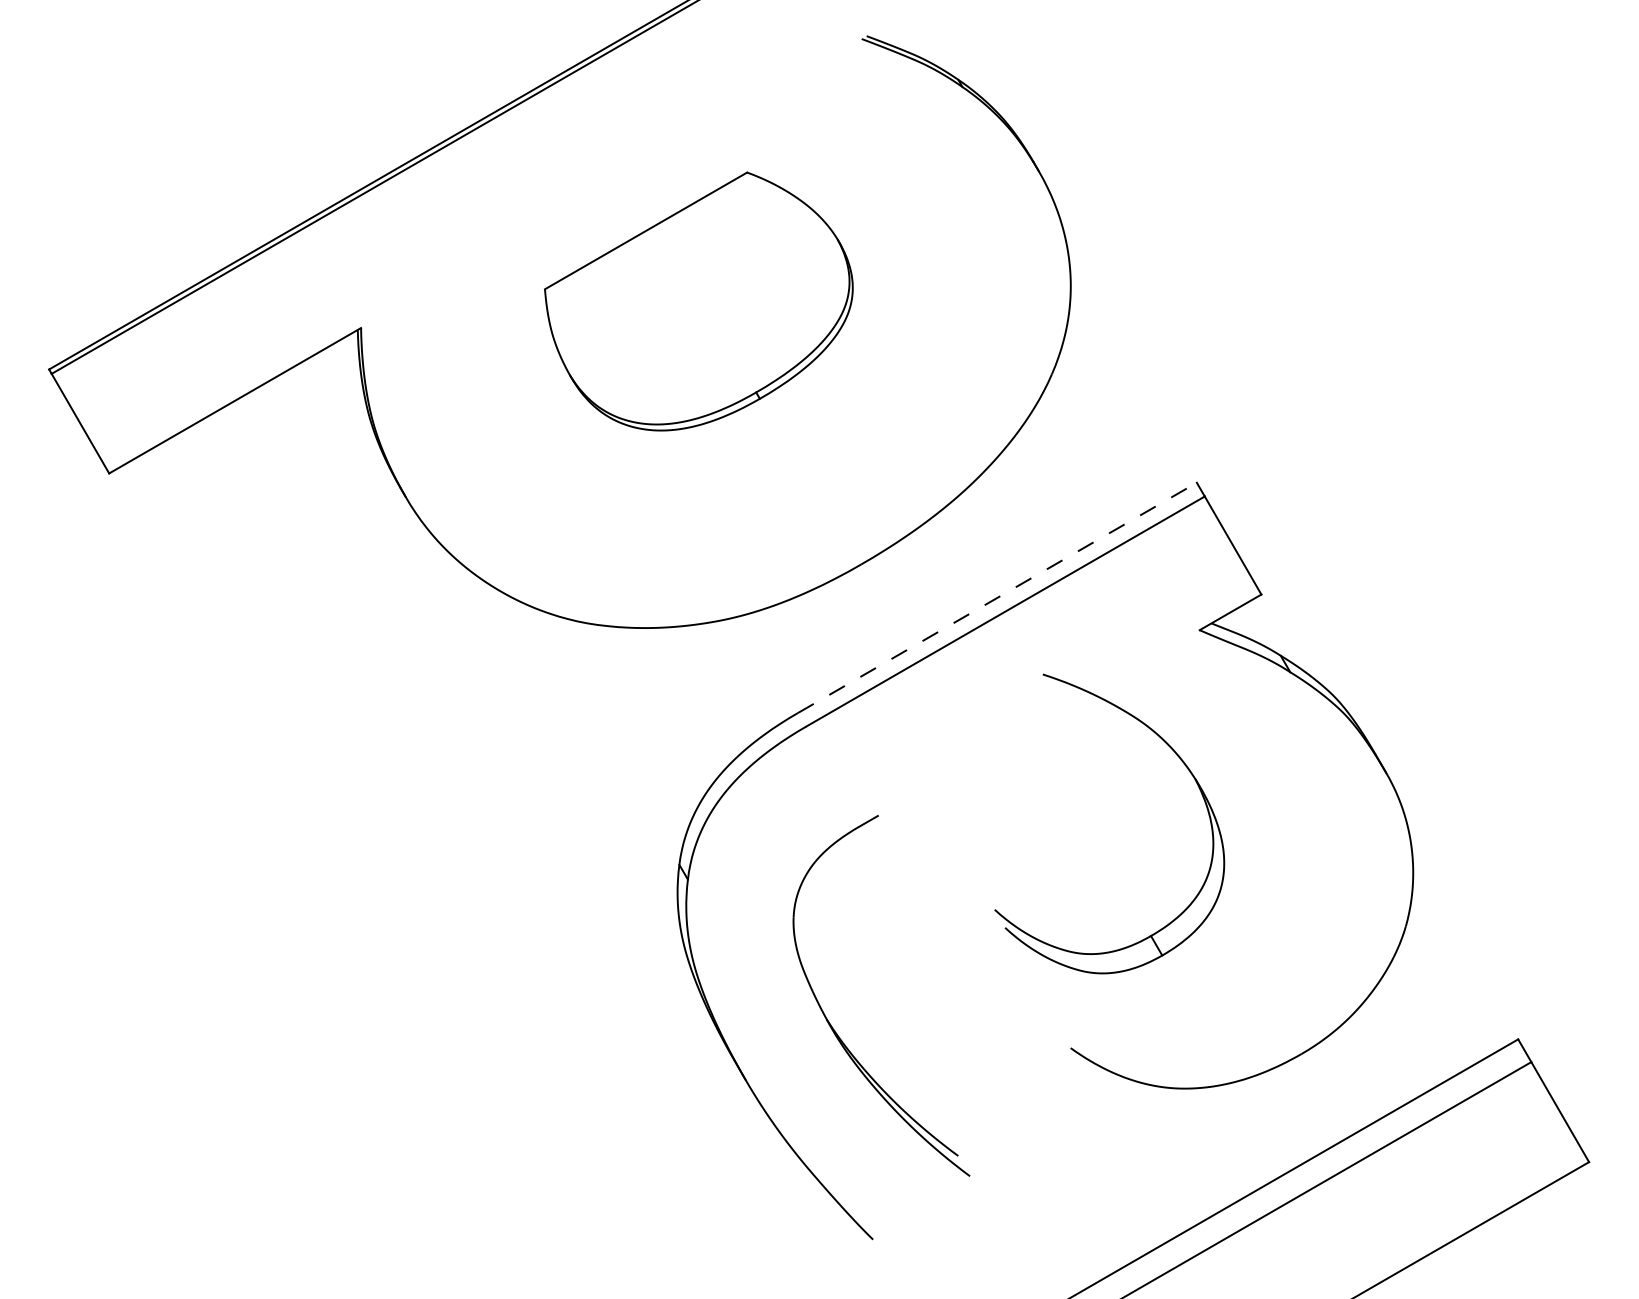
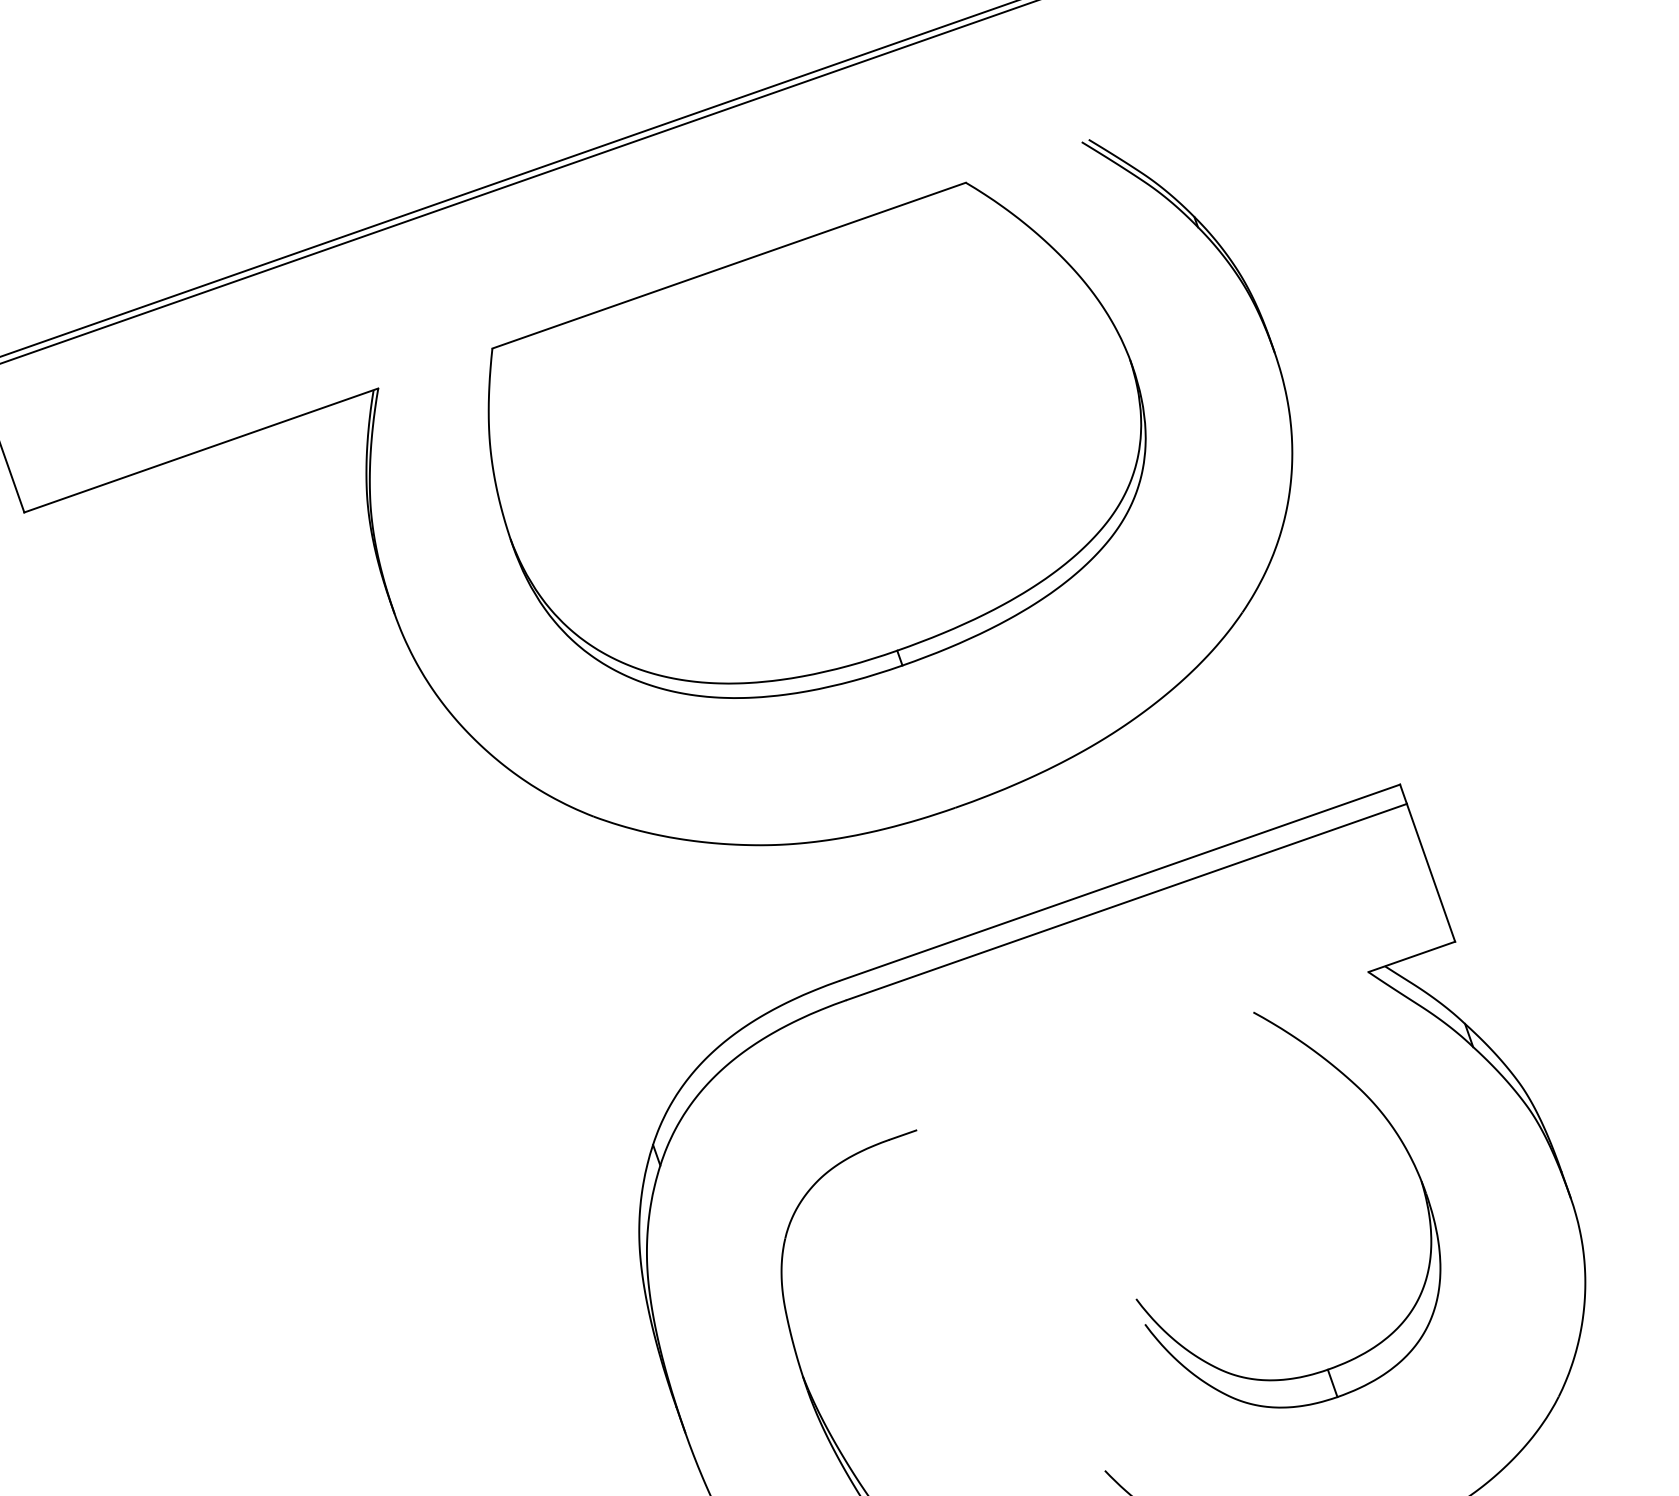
part: (698, 301) -> (812, 435), size x1.67
line: (997, 597) -> (1120, 882), dashed -> solid
part: (1184, 765) -> (1411, 1161), moved

